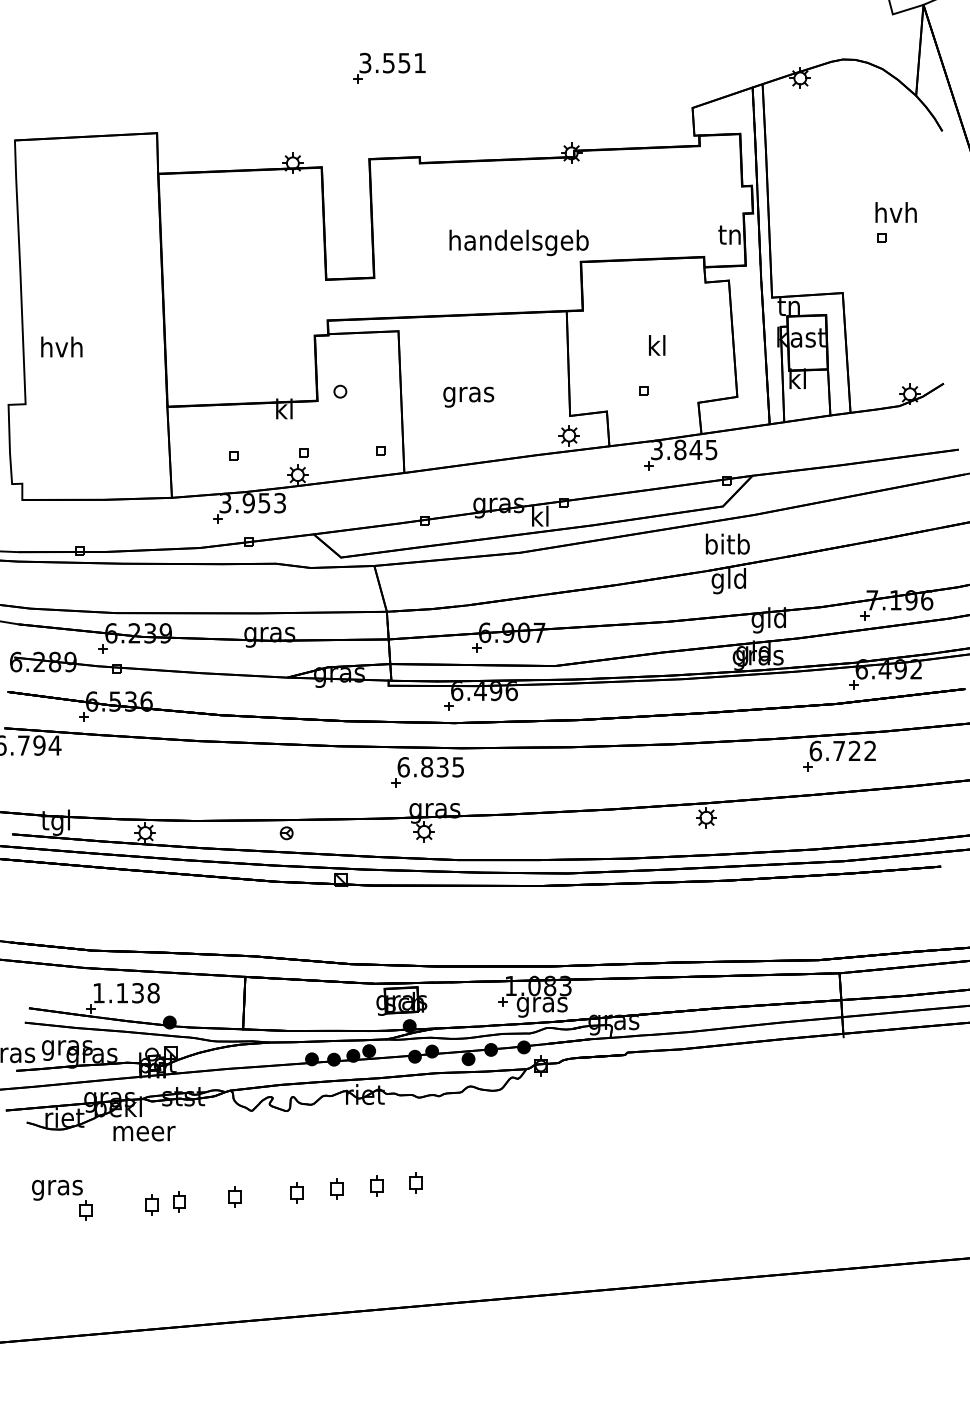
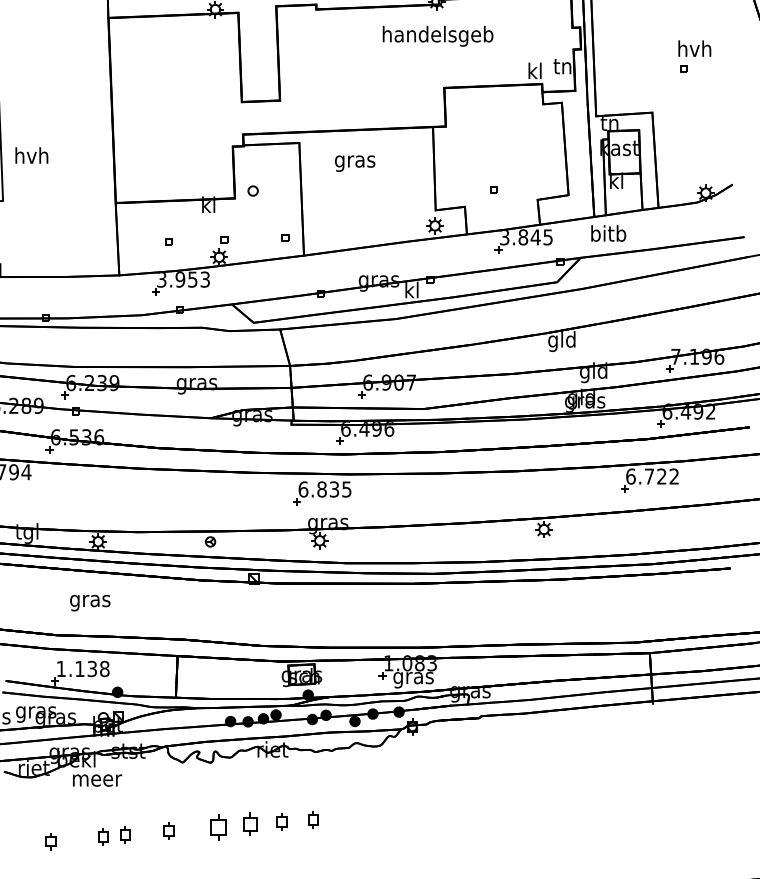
text: (518, 242) -> (437, 35), moved
text: (657, 345) -> (535, 70), moved
text: (468, 396) -> (354, 163), moved
text: (727, 543) -> (608, 233), moved
part: (336, 1188) -> (250, 824), size x1.4
text: (57, 1190) -> (90, 603), moved
part: (296, 1192) -> (218, 827), size x1.6

